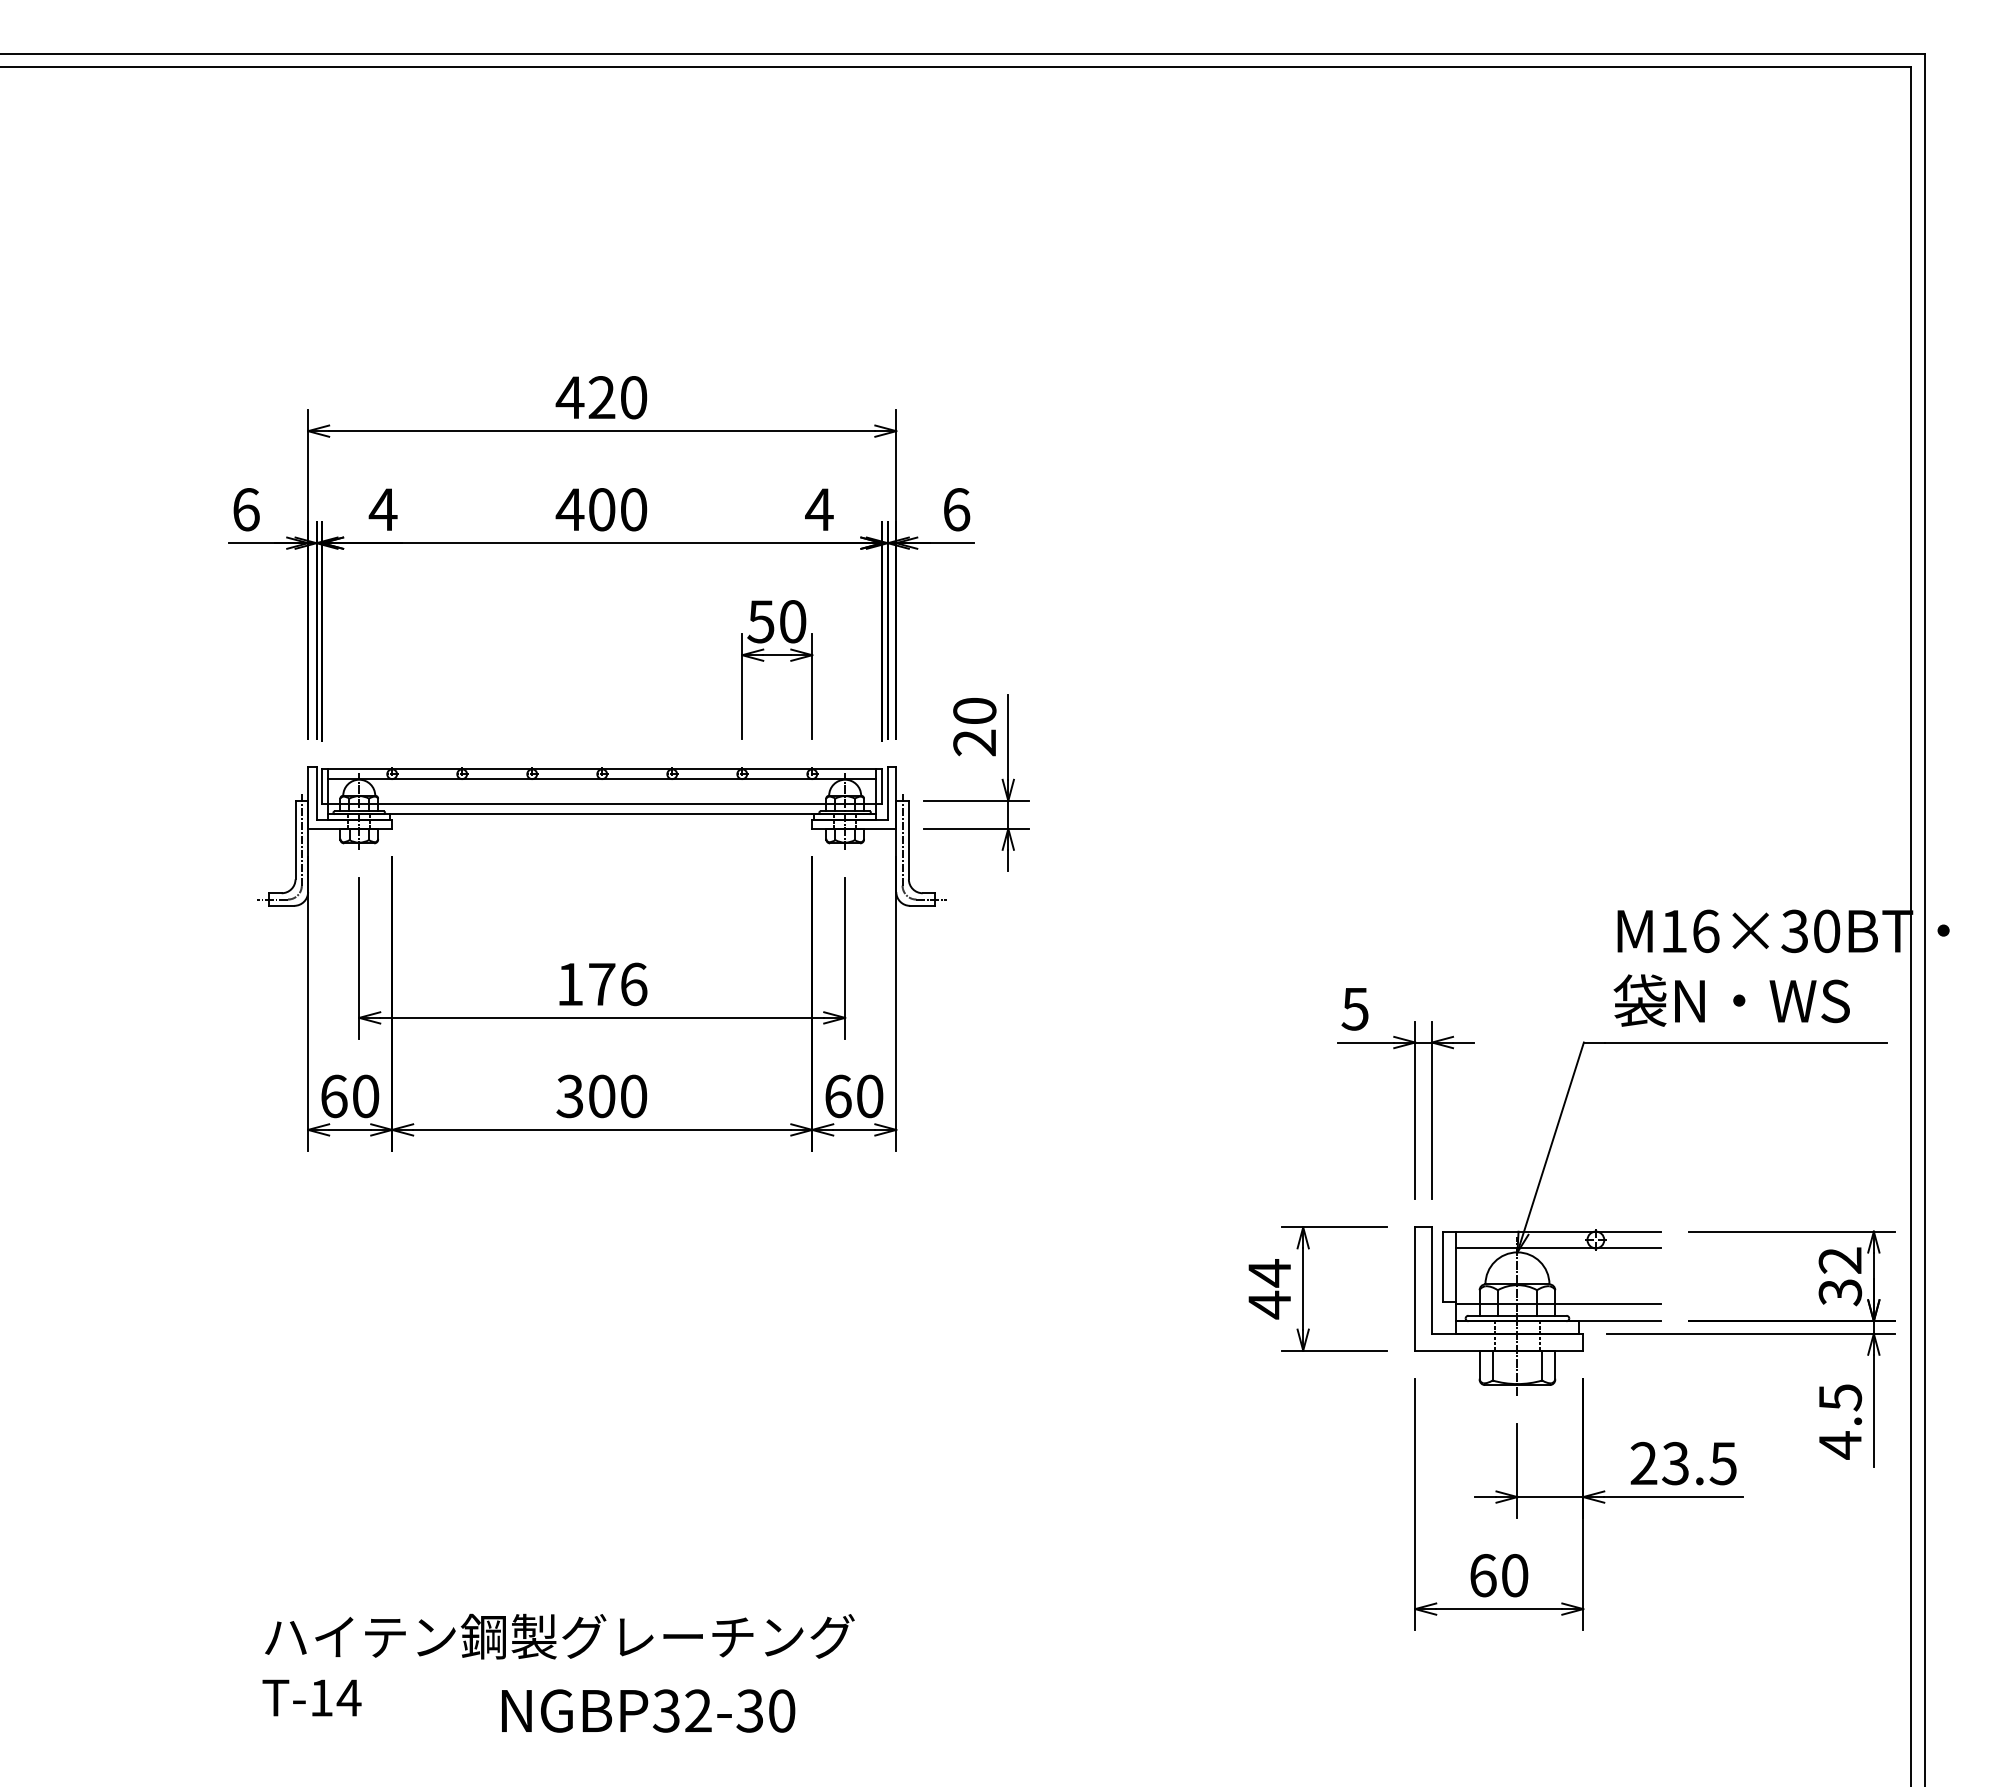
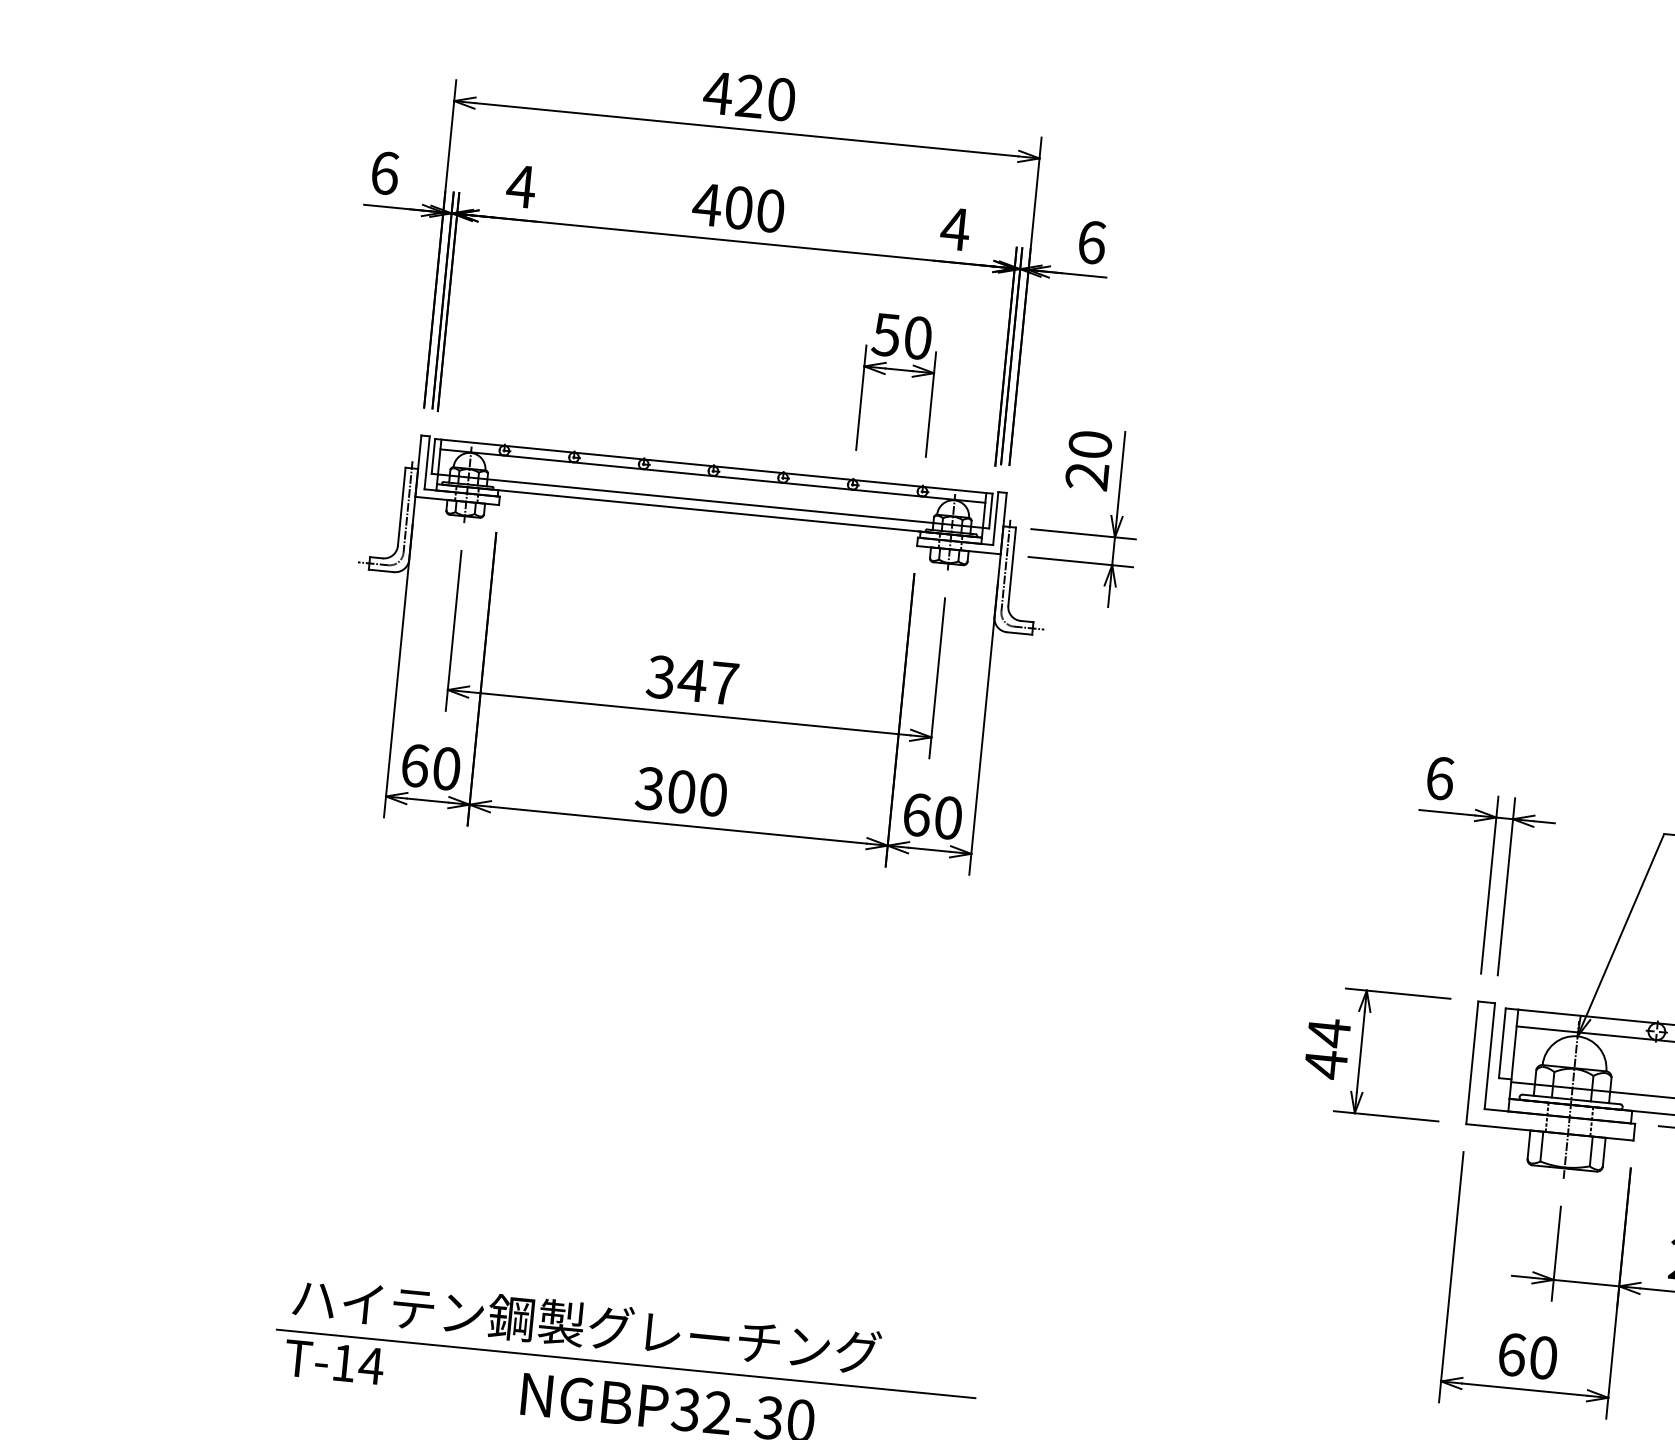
text: (601, 984) -> (692, 680), 176 -> 347
text: (1354, 1008) -> (1439, 777), 5 -> 6
line: (602, 1671) -> (626, 1364), added

